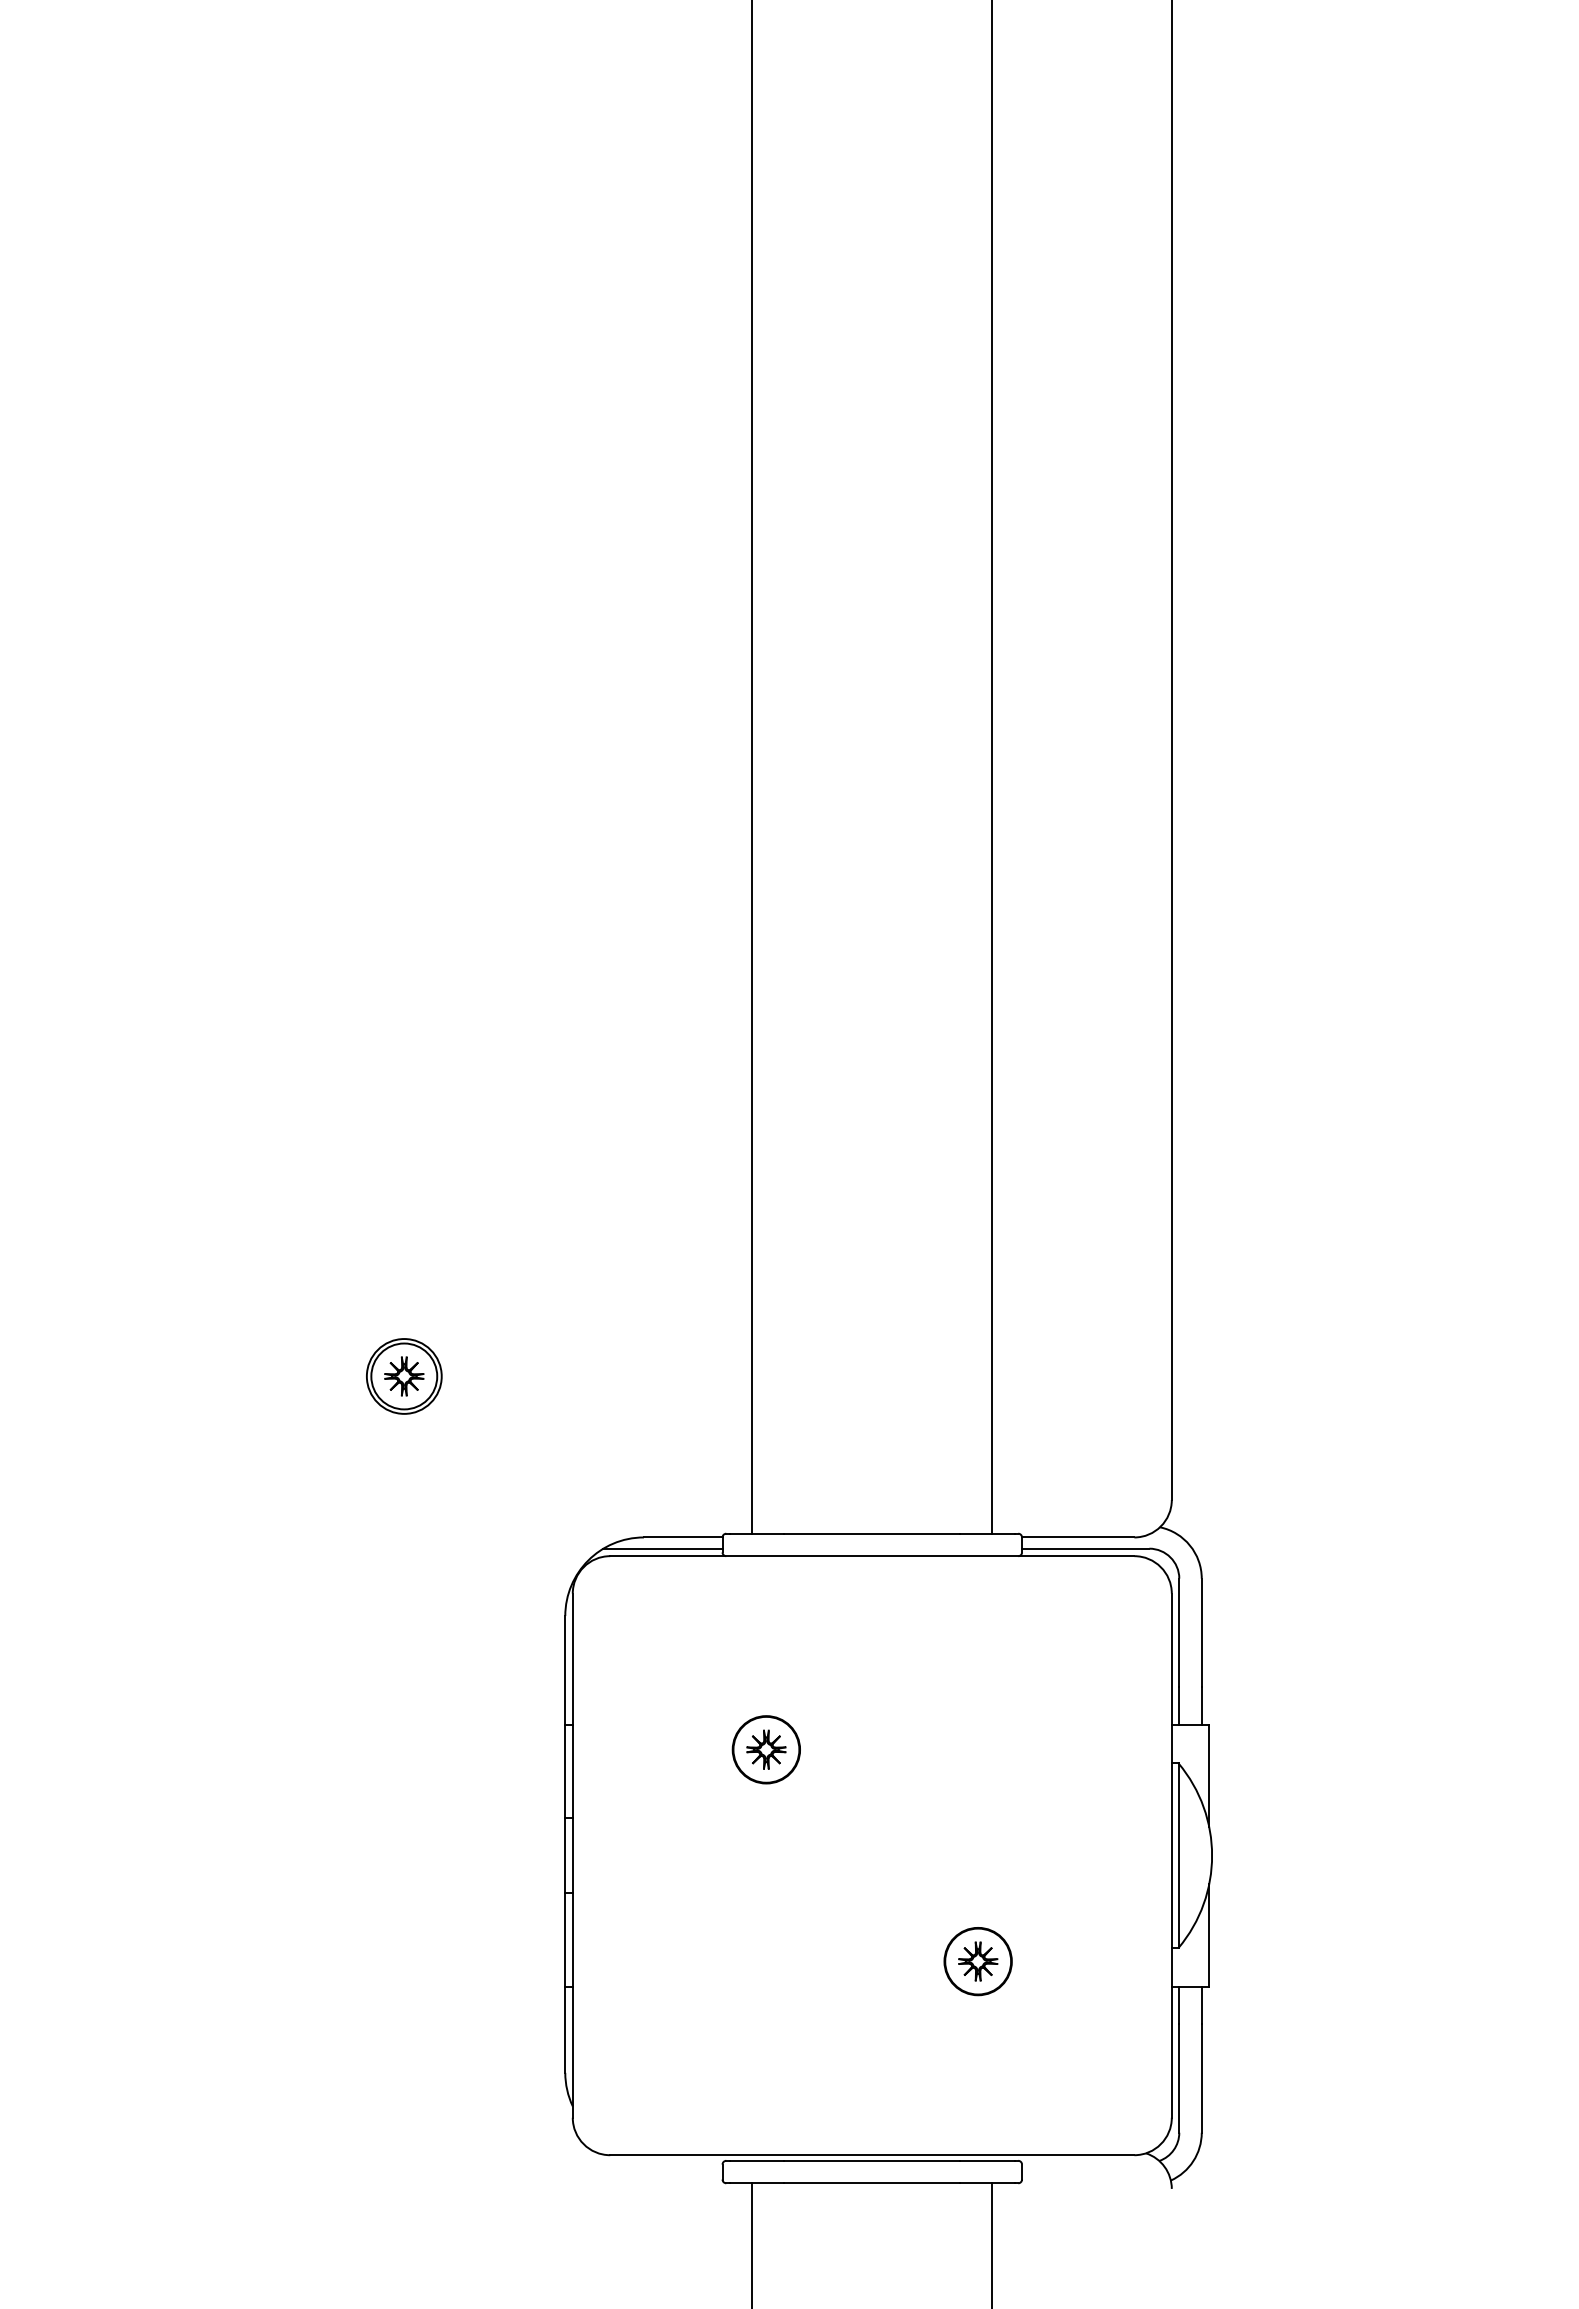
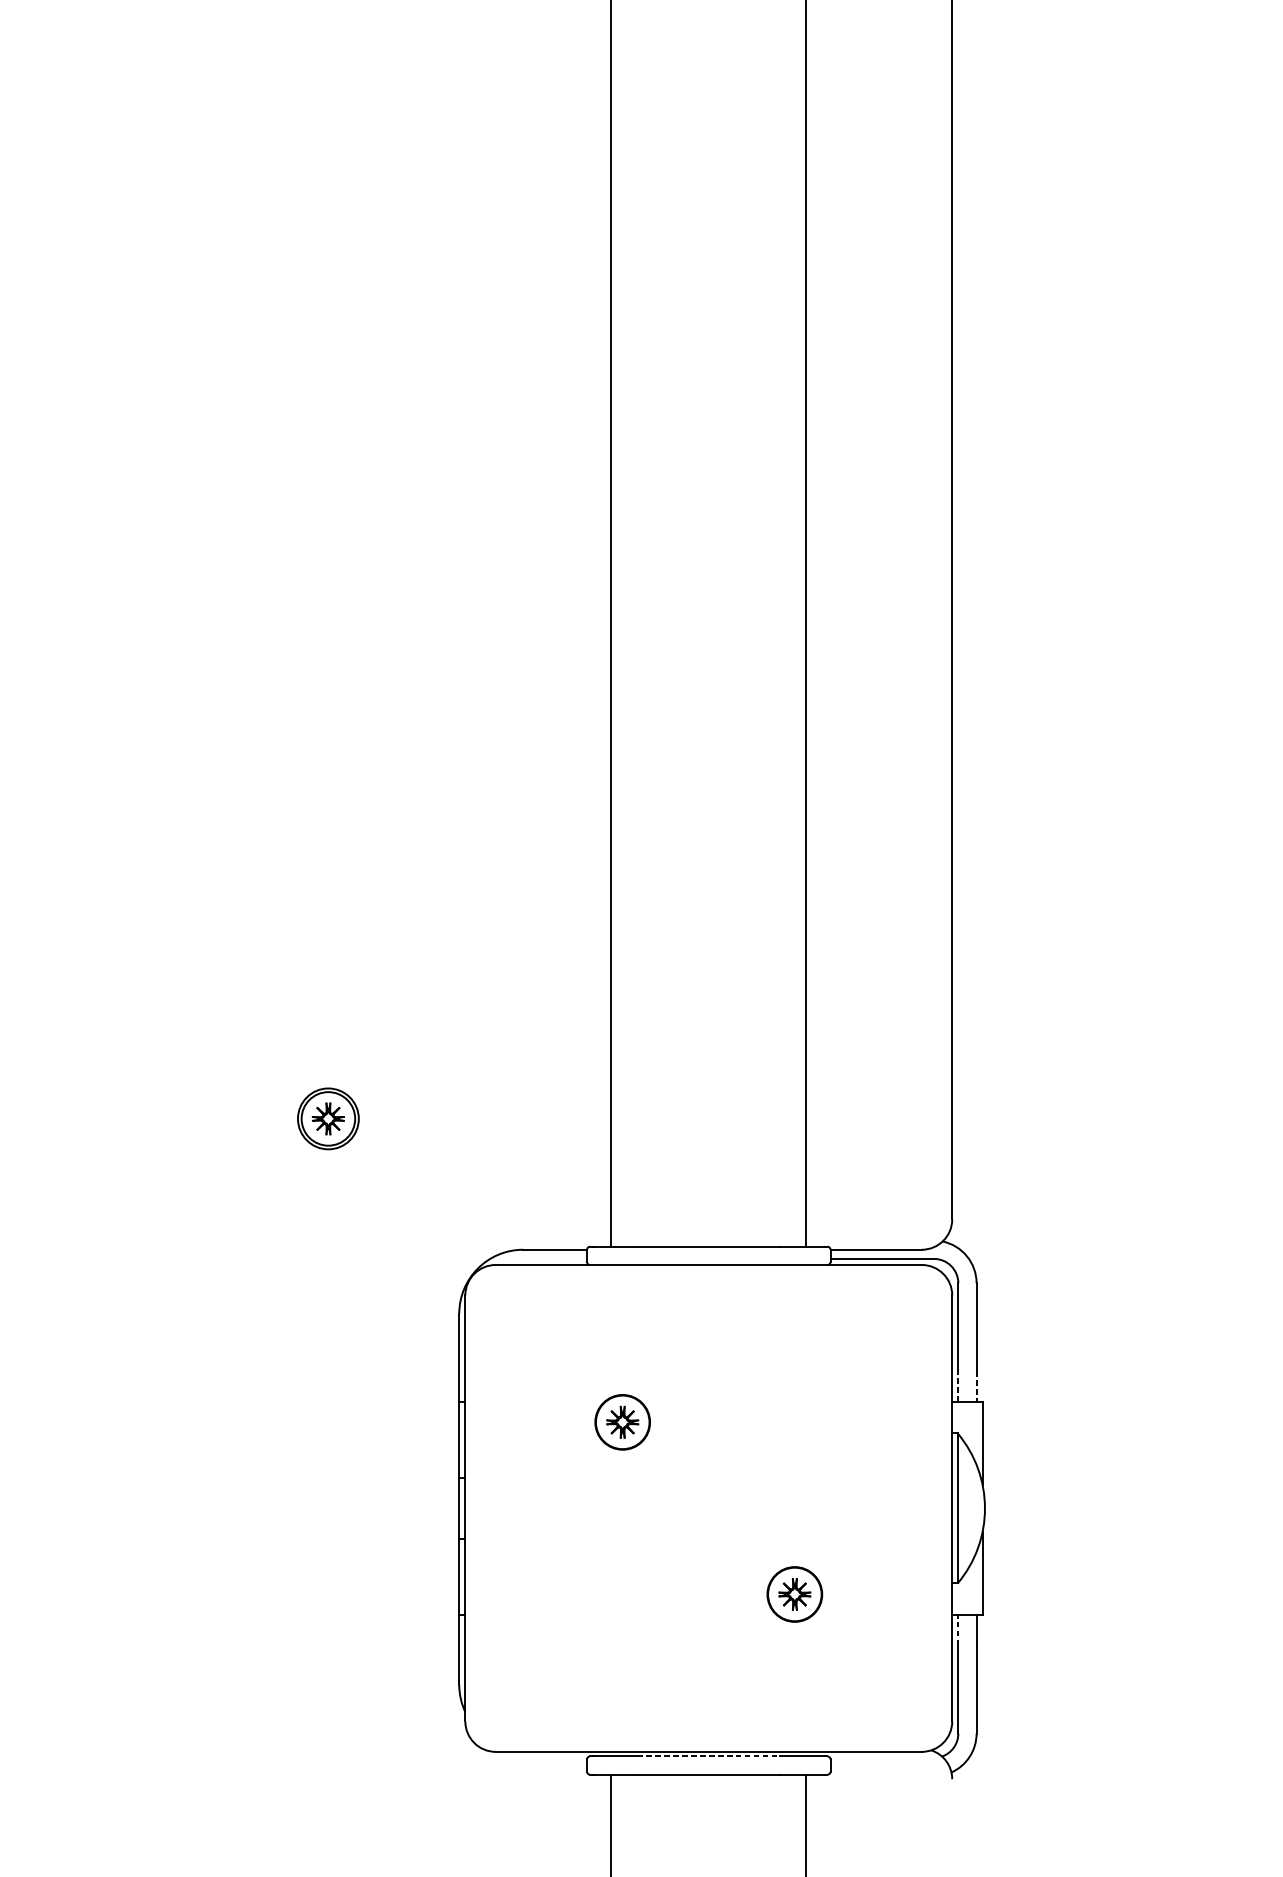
line: (662, 1548) -> (538, 1258), removed
line: (1179, 1705) -> (958, 1386), solid -> dashed
line: (1201, 1705) -> (976, 1386), solid -> dashed
line: (1179, 2005) -> (958, 1630), solid -> dashed
line: (872, 2160) -> (708, 1756), solid -> dashed

